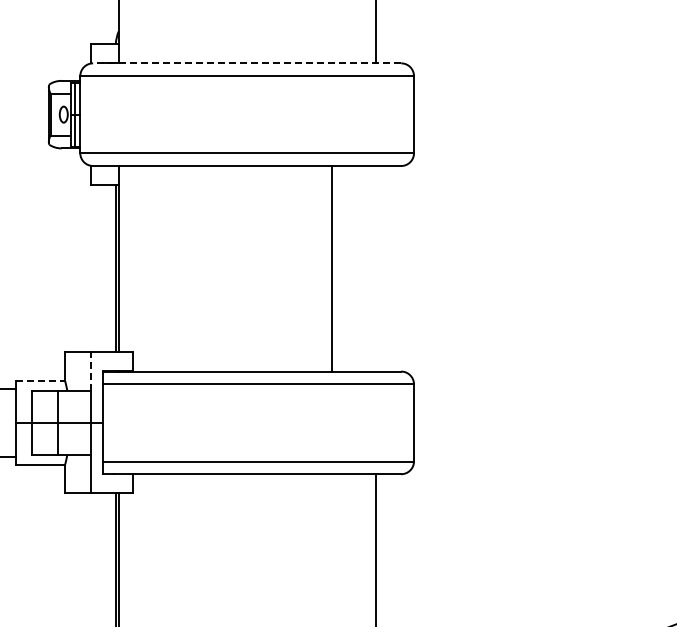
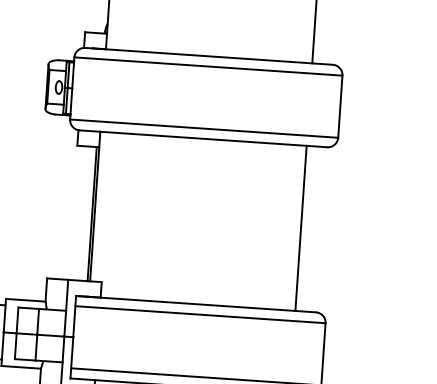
line: (246, 63) -> (208, 56), dashed -> solid
line: (331, 268) -> (300, 228), moved
line: (91, 370) -> (67, 294), dashed -> solid
line: (40, 381) -> (25, 300), dashed -> solid

